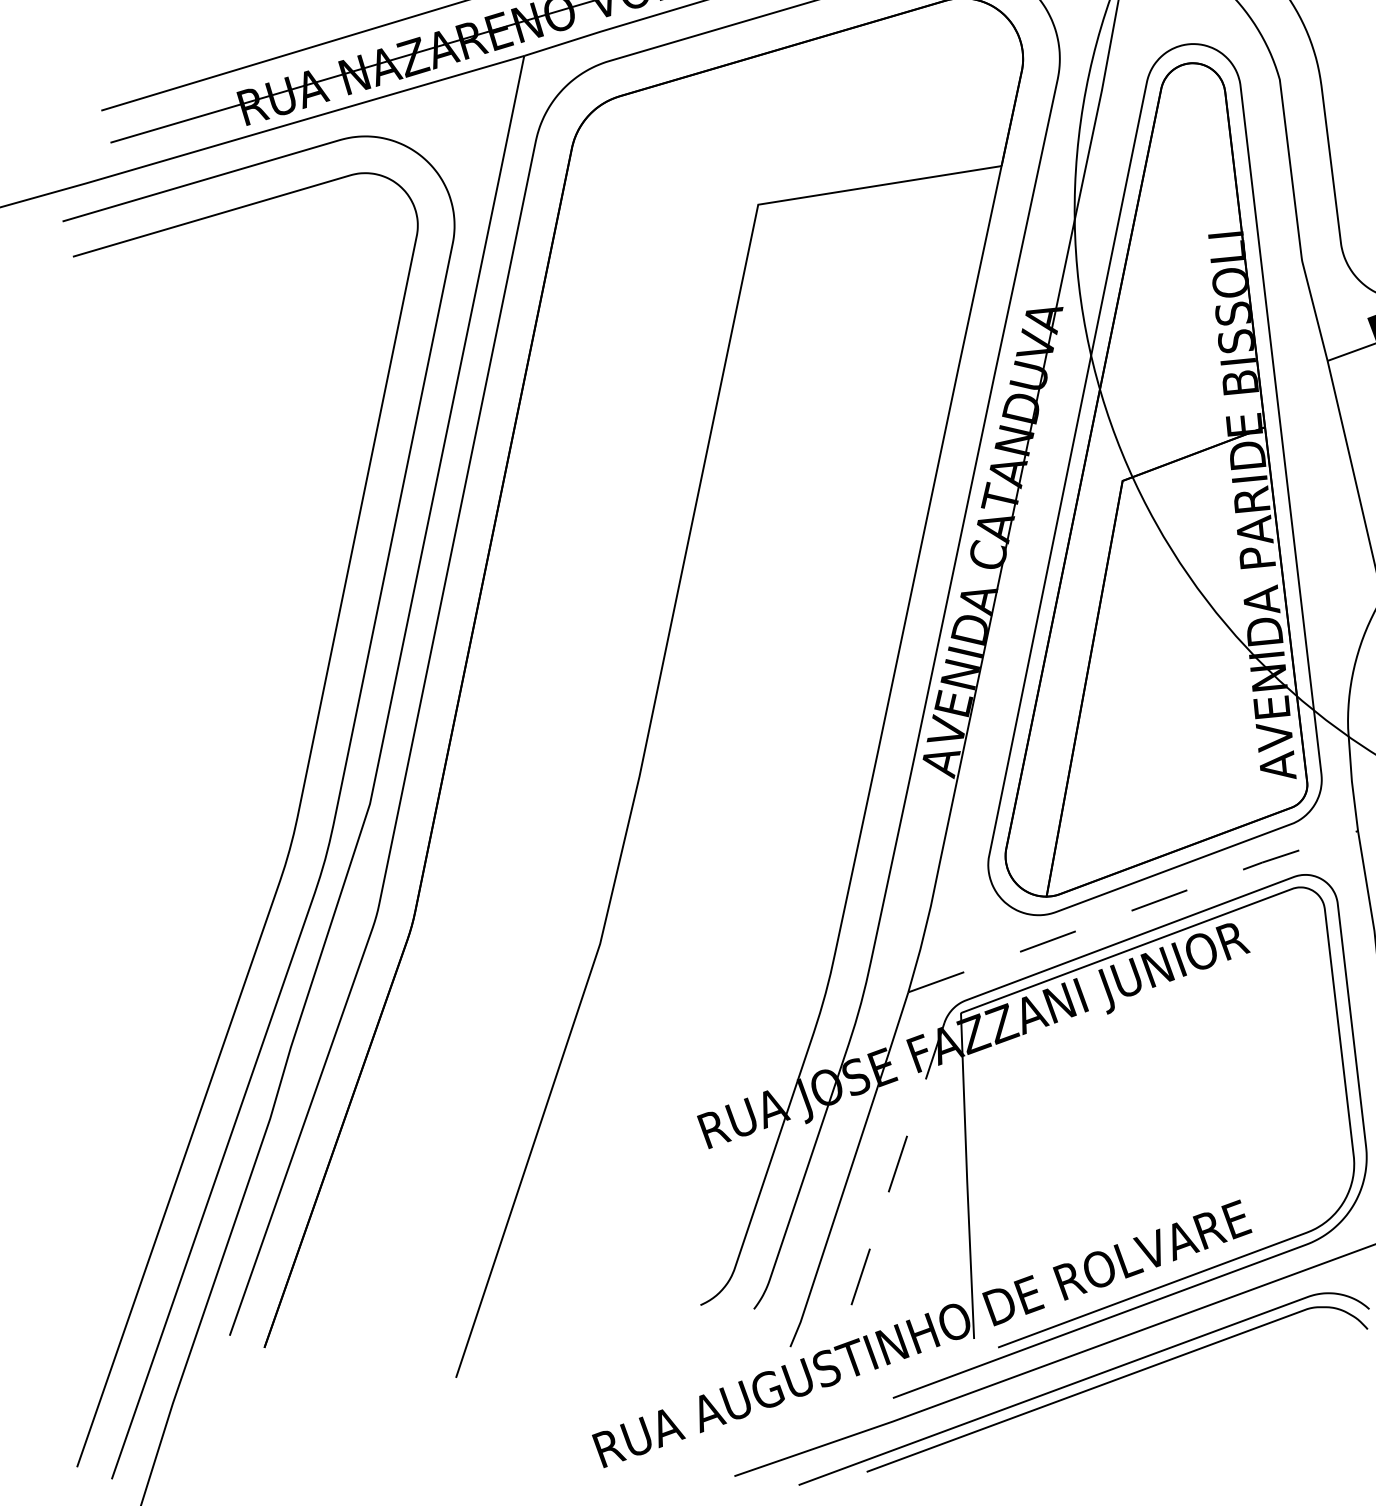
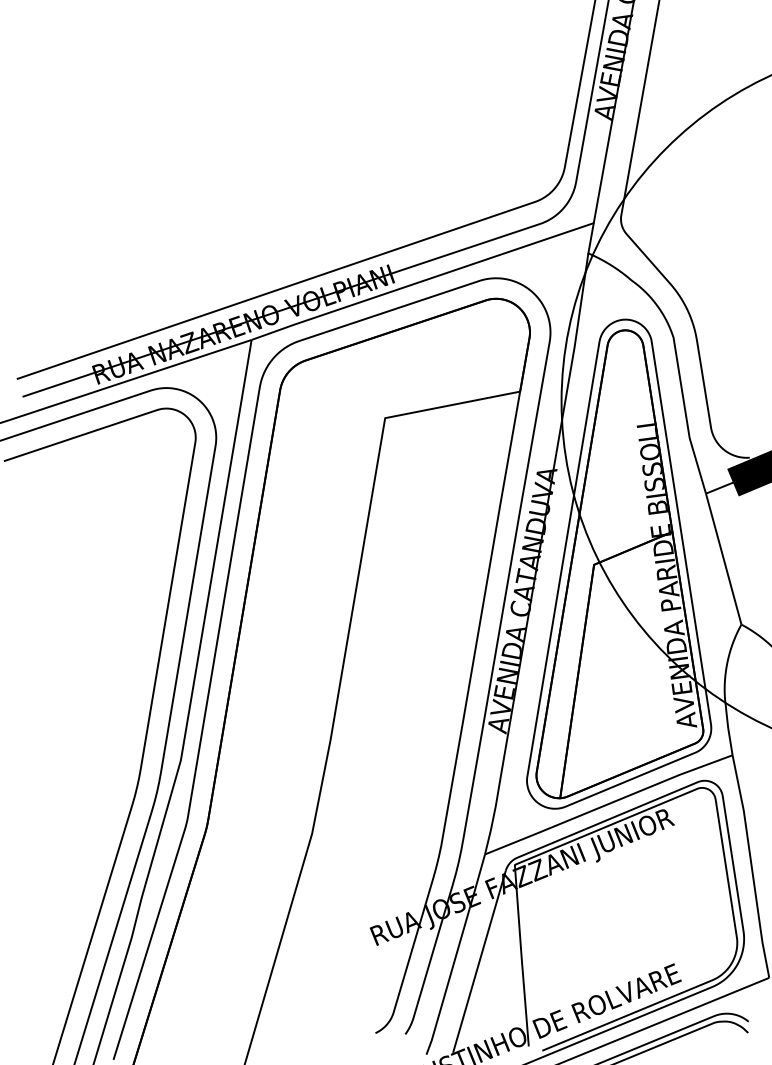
line: (1132, 911) -> (608, 804), dashed -> solid
line: (891, 1183) -> (479, 961), dashed -> solid

